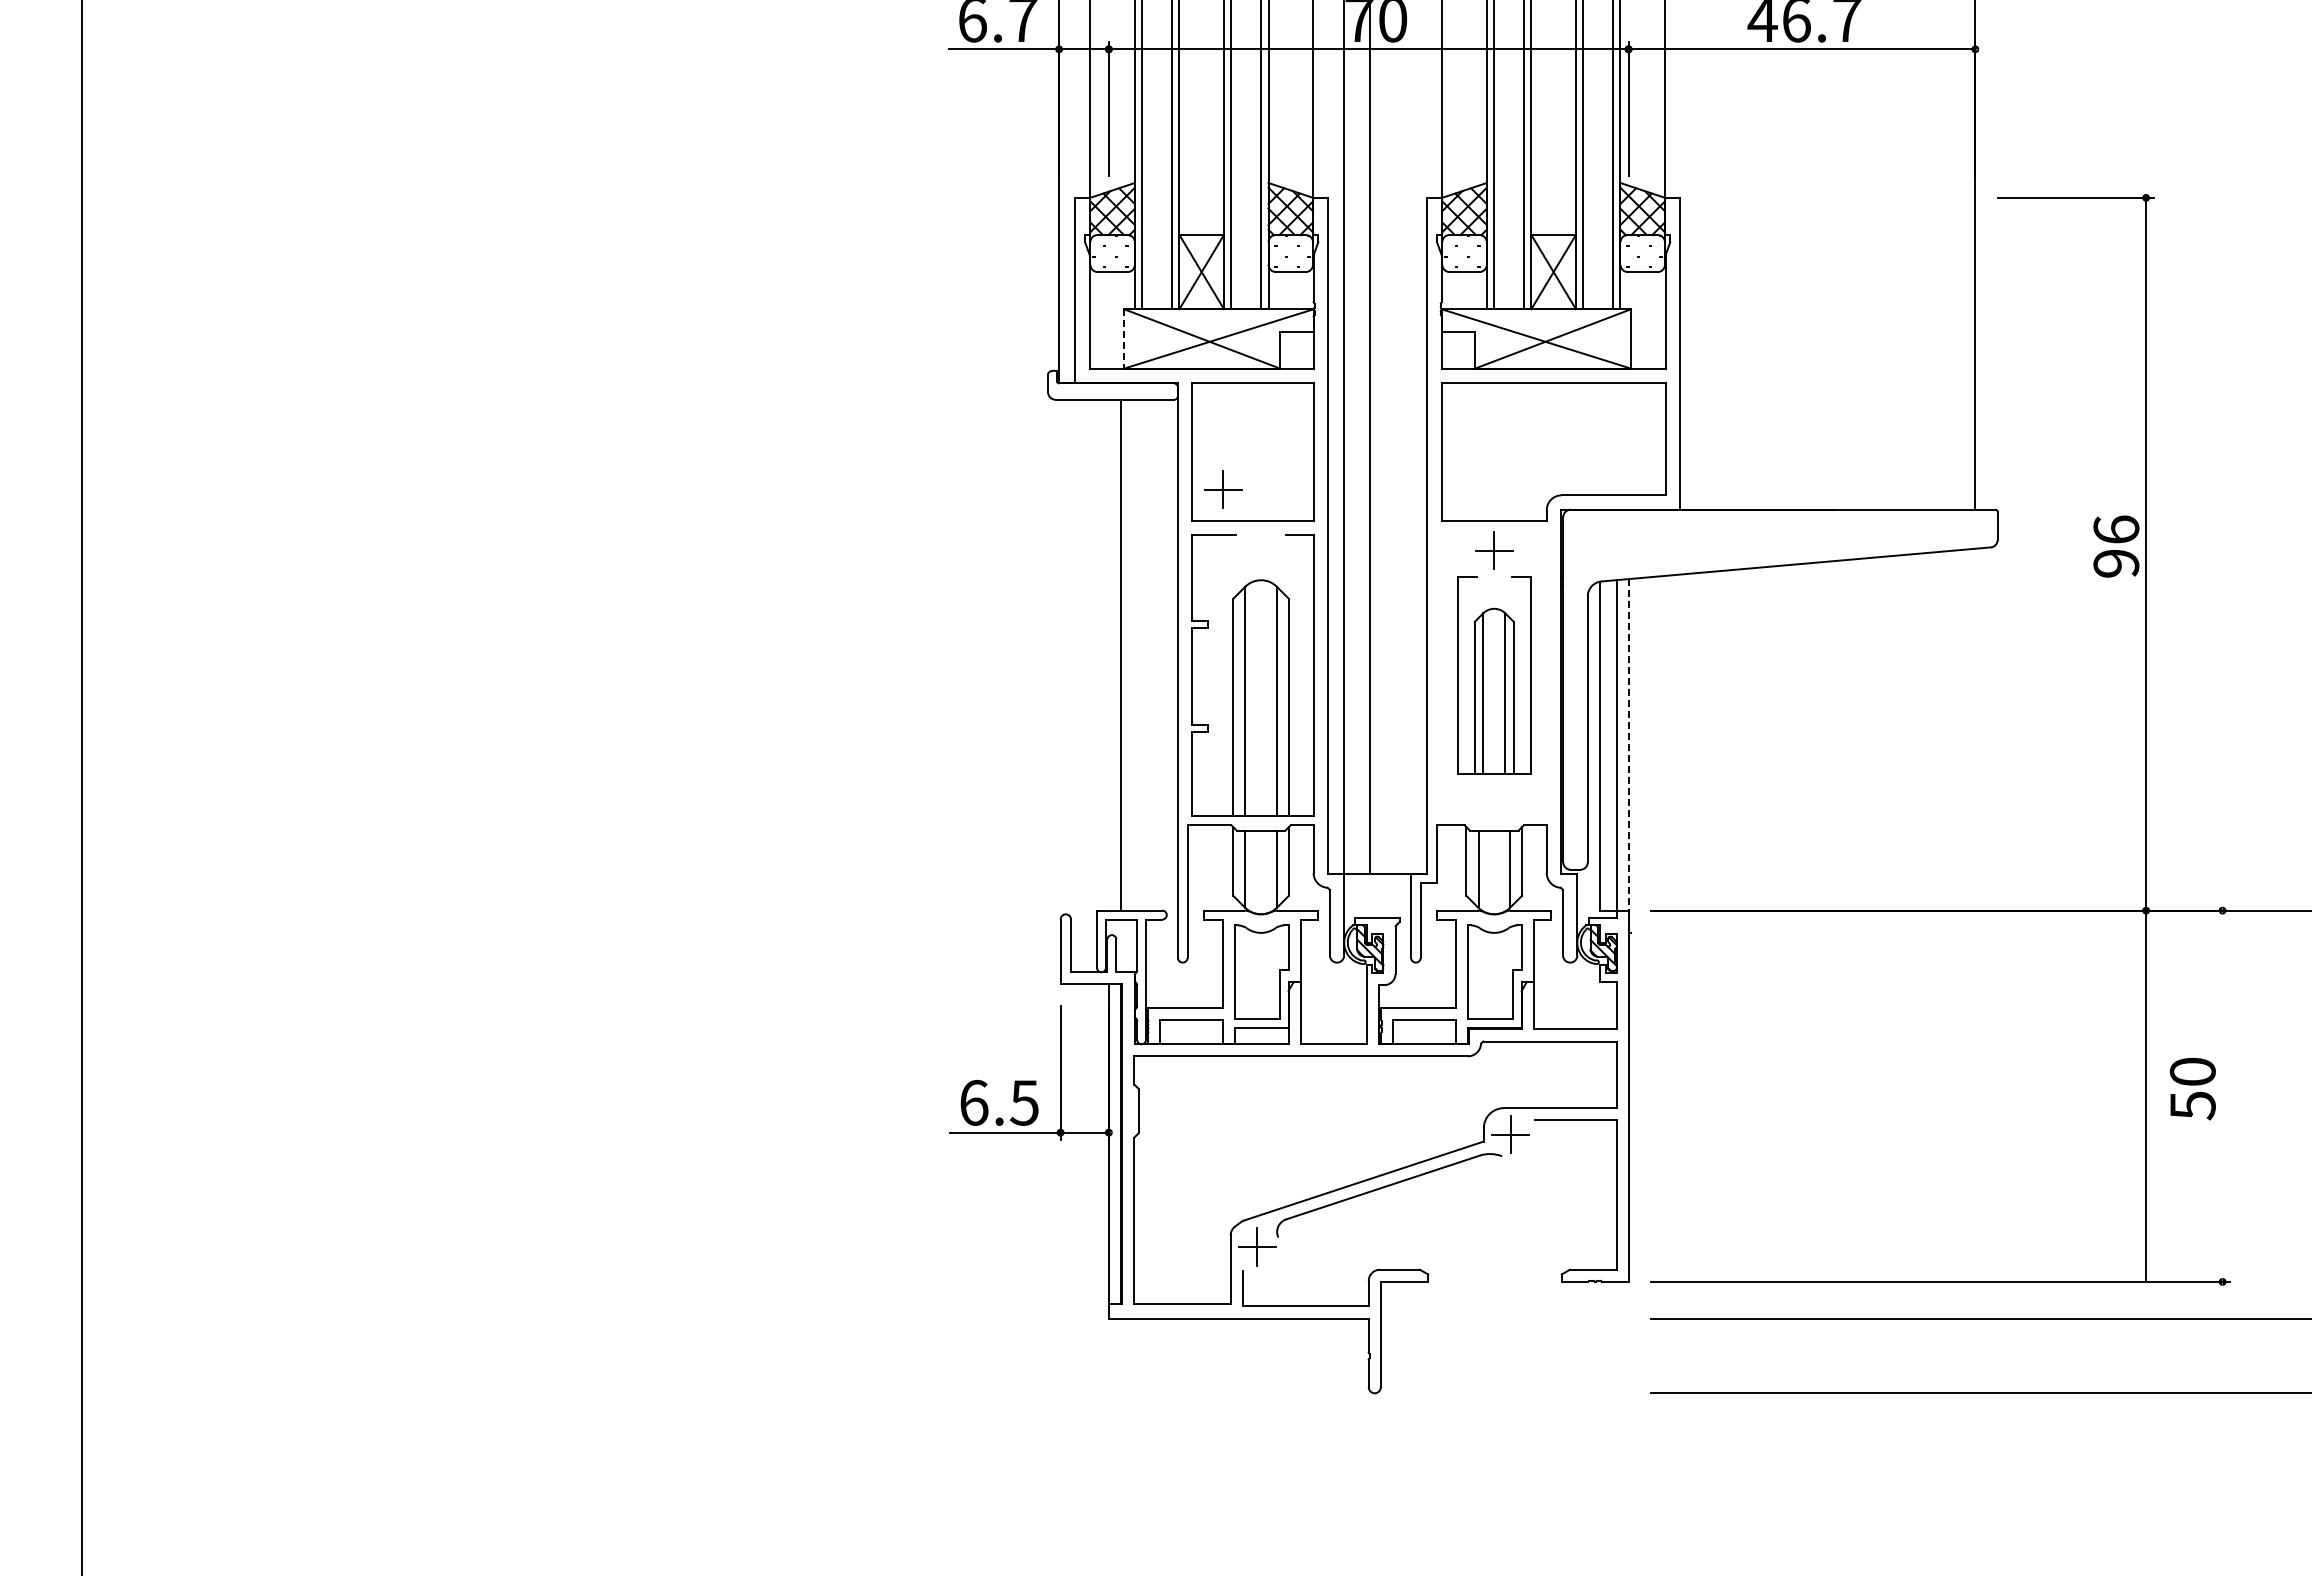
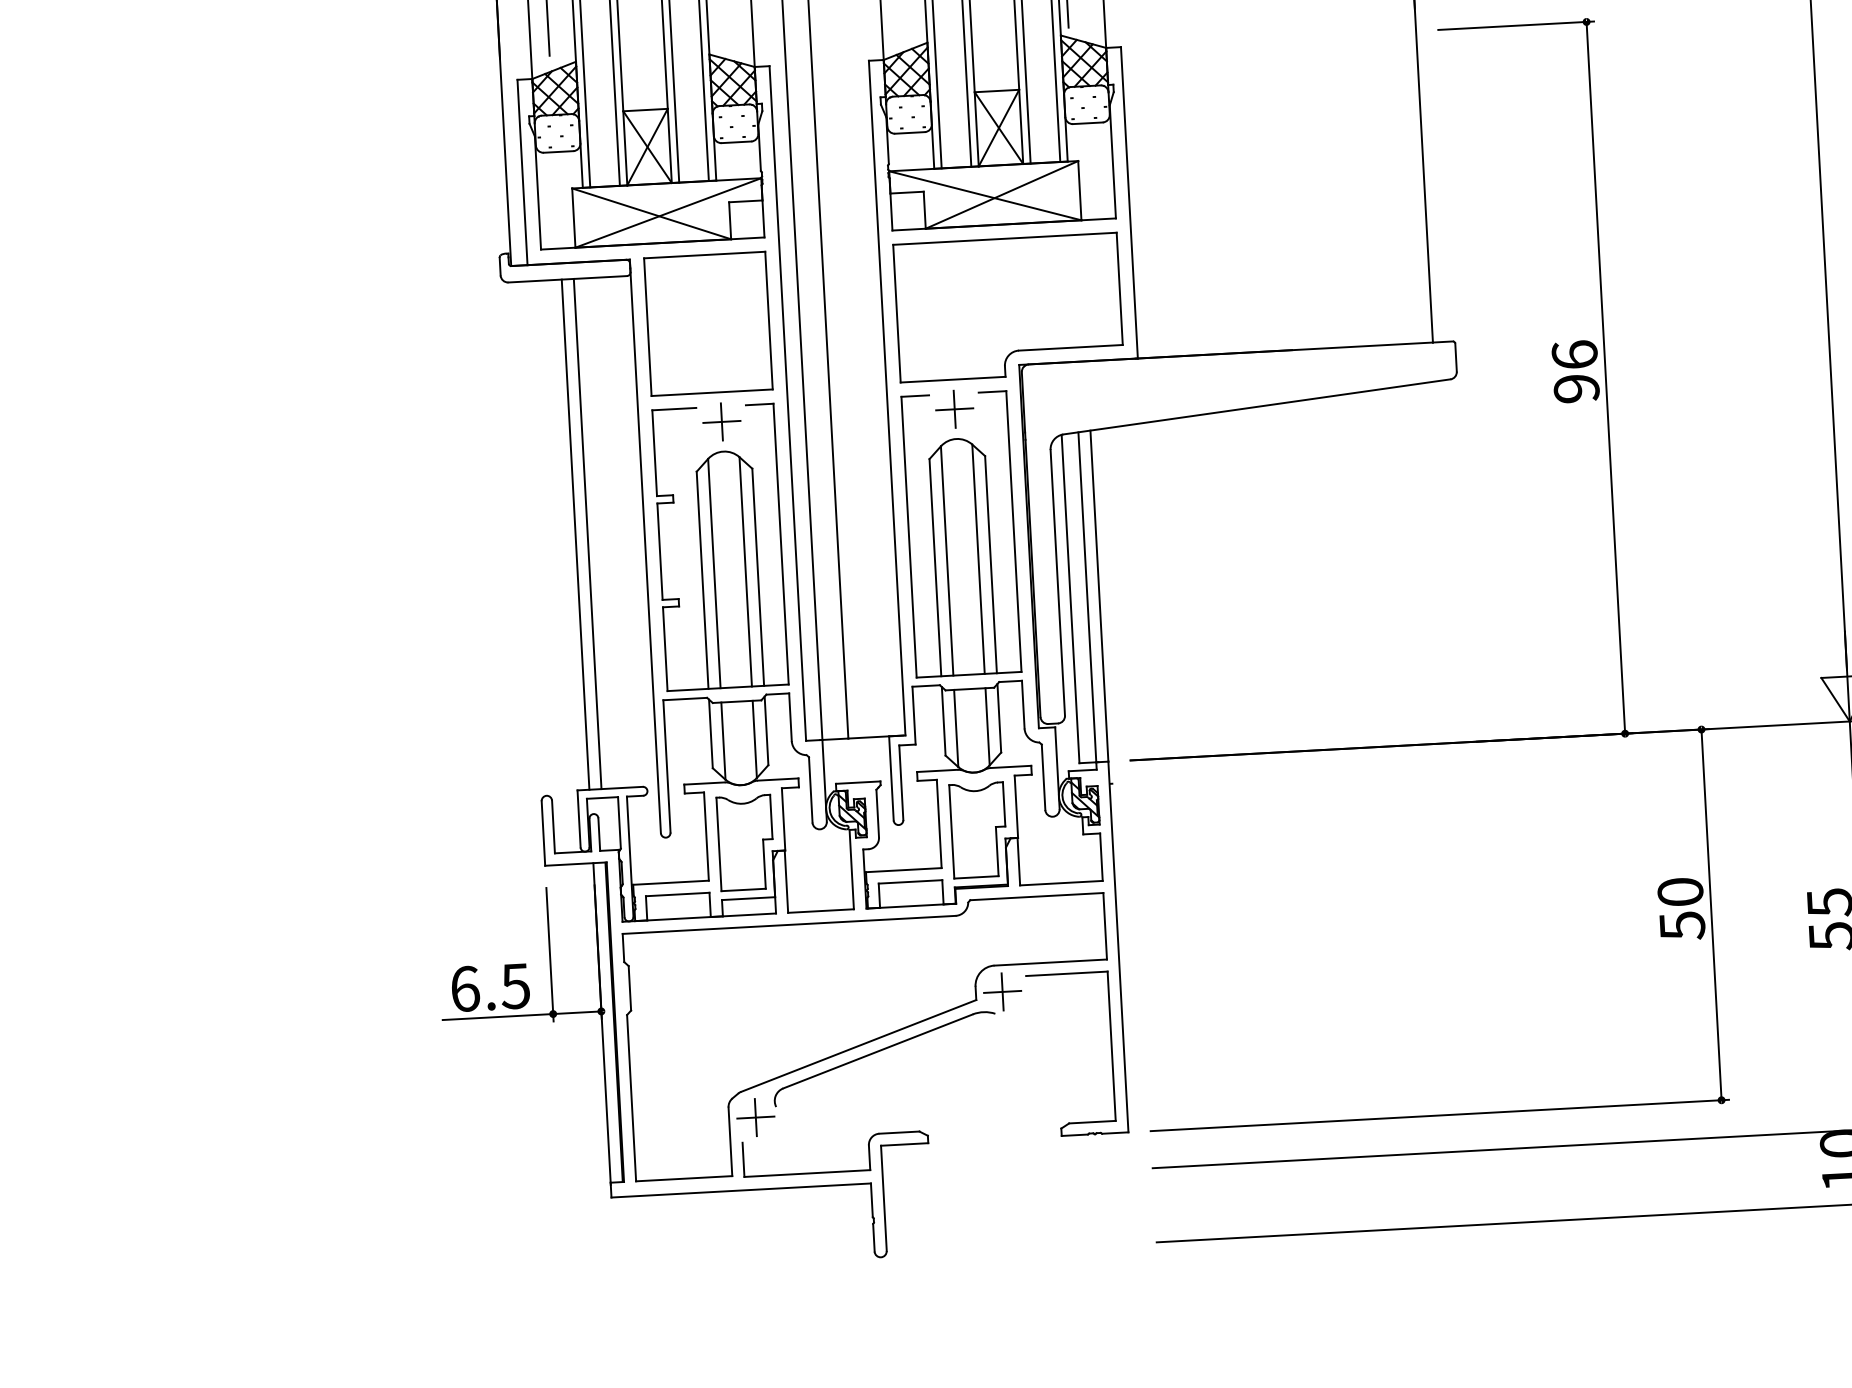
line: (1124, 338) -> (574, 217), dashed -> solid
part: (1223, 489) -> (722, 421), moved
line: (1108, 654) -> (575, 534), added
part: (1494, 675) -> (961, 534), size x1.43
line: (1628, 744) -> (1099, 595), dashed -> solid
line: (2145, 1095) -> (1711, 914), moved

